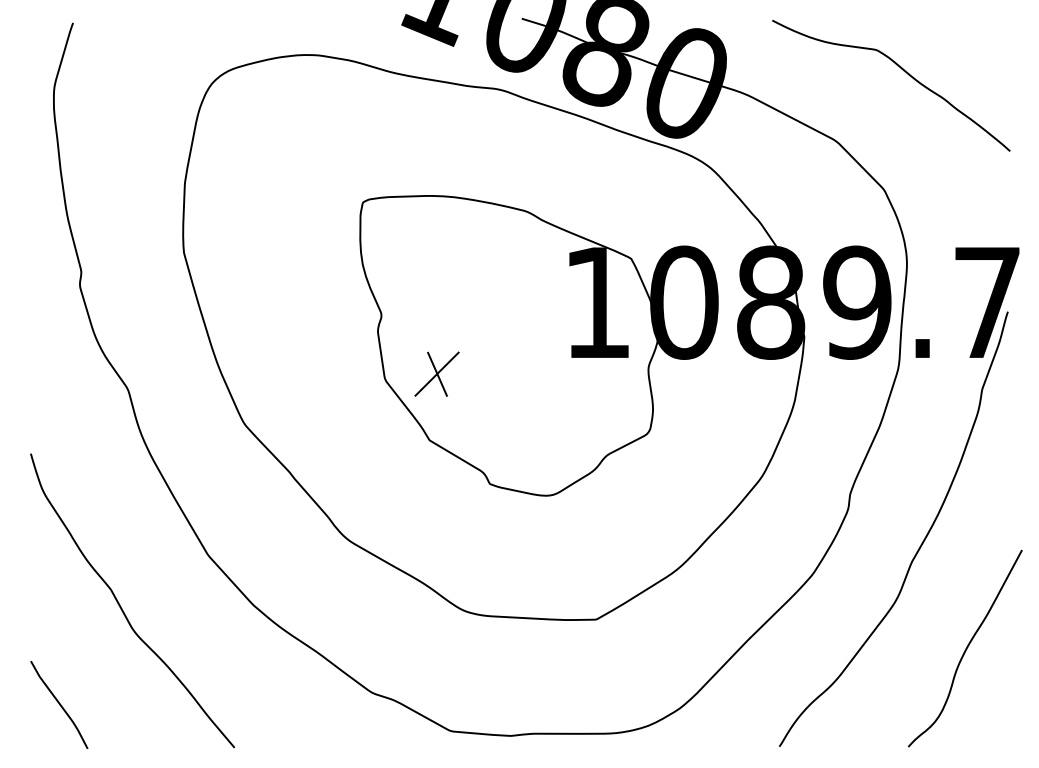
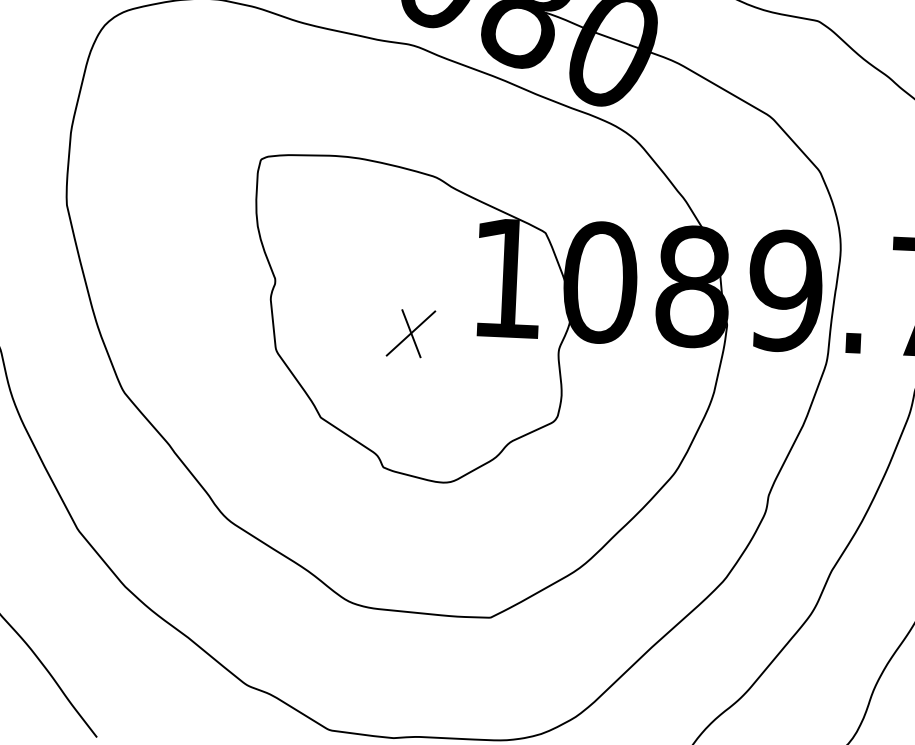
part: (436, 373) -> (410, 332), moved

